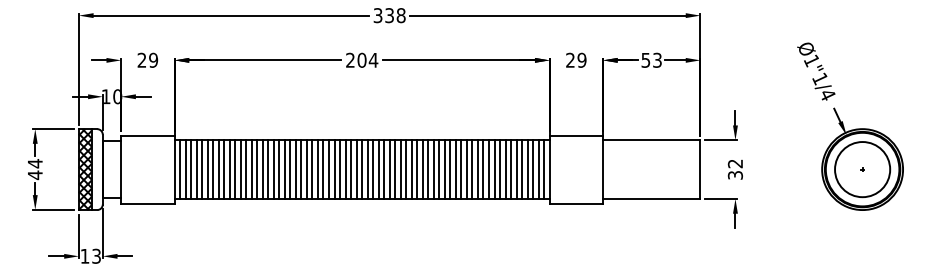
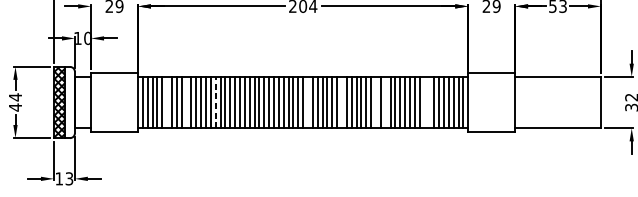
line: (207, 169) -> (167, 102), removed
line: (229, 169) -> (186, 102), removed
line: (262, 169) -> (215, 102), solid -> dashed
line: (367, 169) -> (307, 102), removed
line: (406, 169) -> (342, 102), removed
line: (444, 169) -> (375, 102), removed
line: (455, 169) -> (385, 102), removed
line: (500, 169) -> (424, 102), removed
line: (505, 169) -> (429, 102), removed

